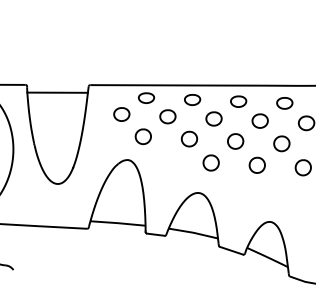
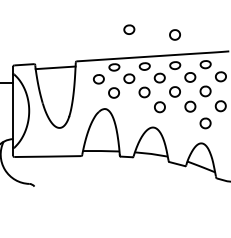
part: (173, 42) -> (129, 29), added
part: (240, 54) -> (174, 34), added
part: (278, 192) -> (205, 123), added

